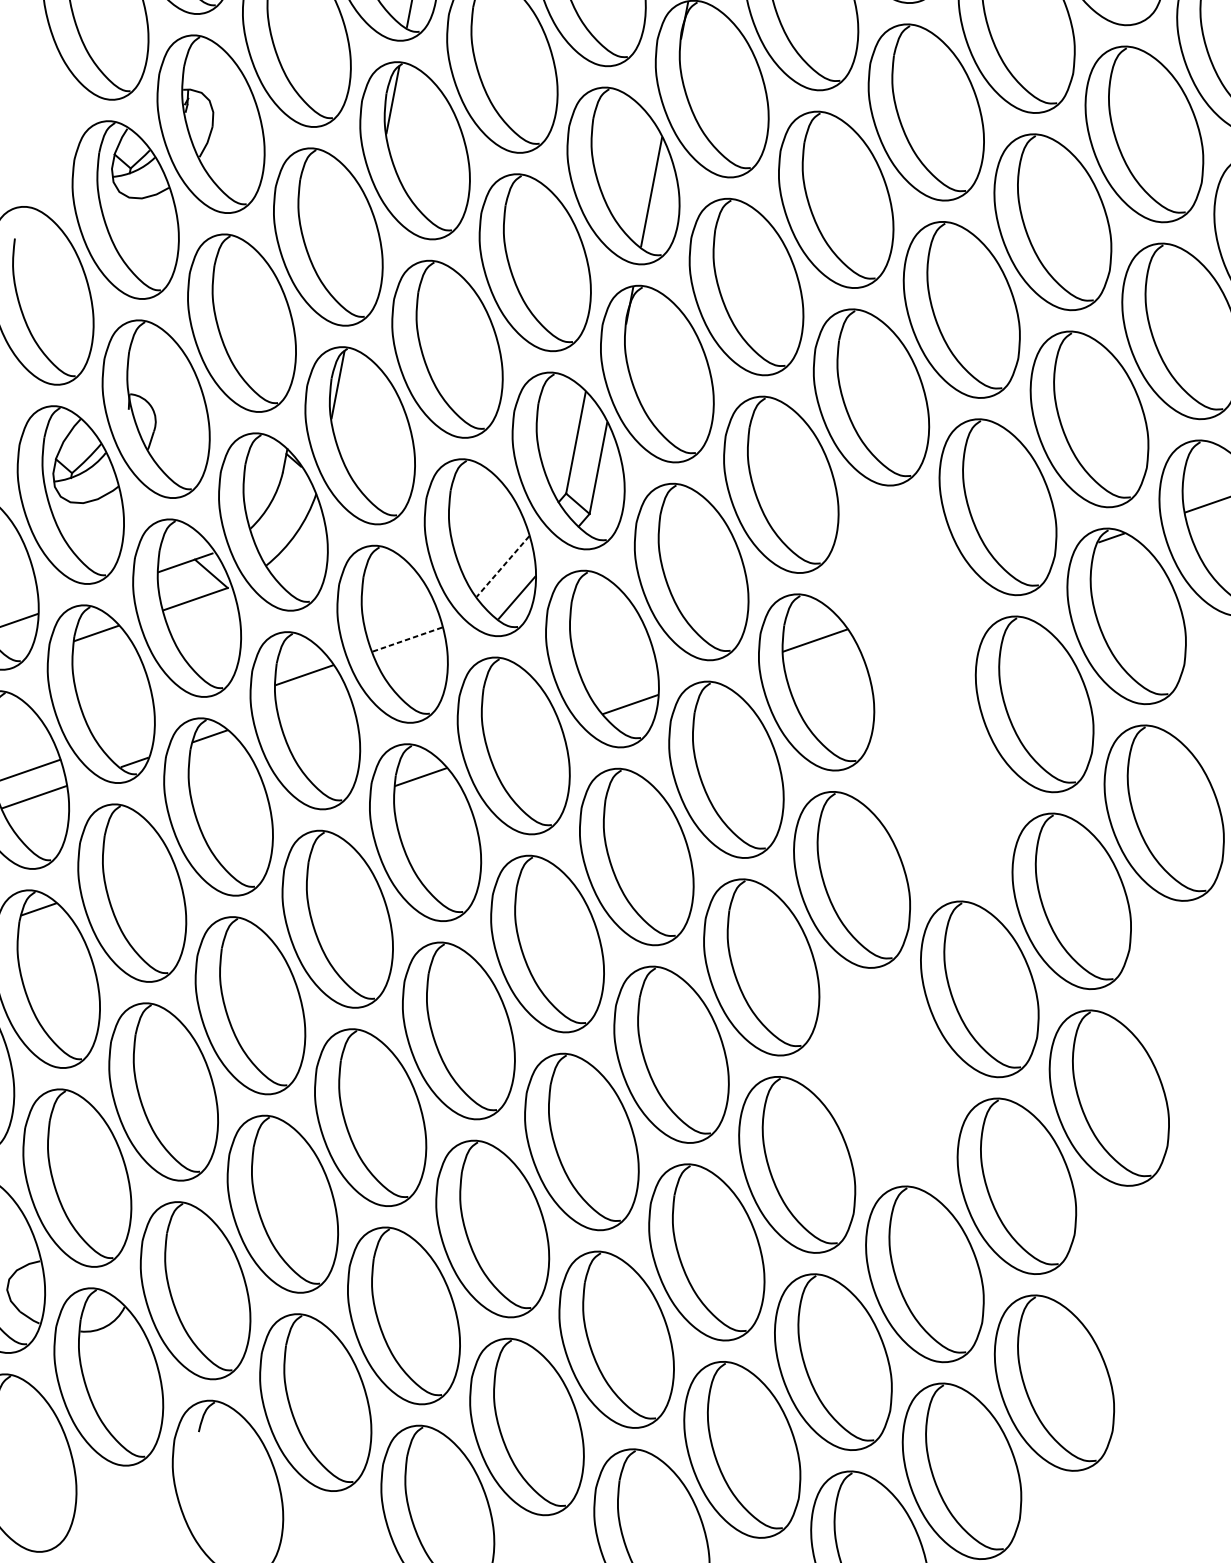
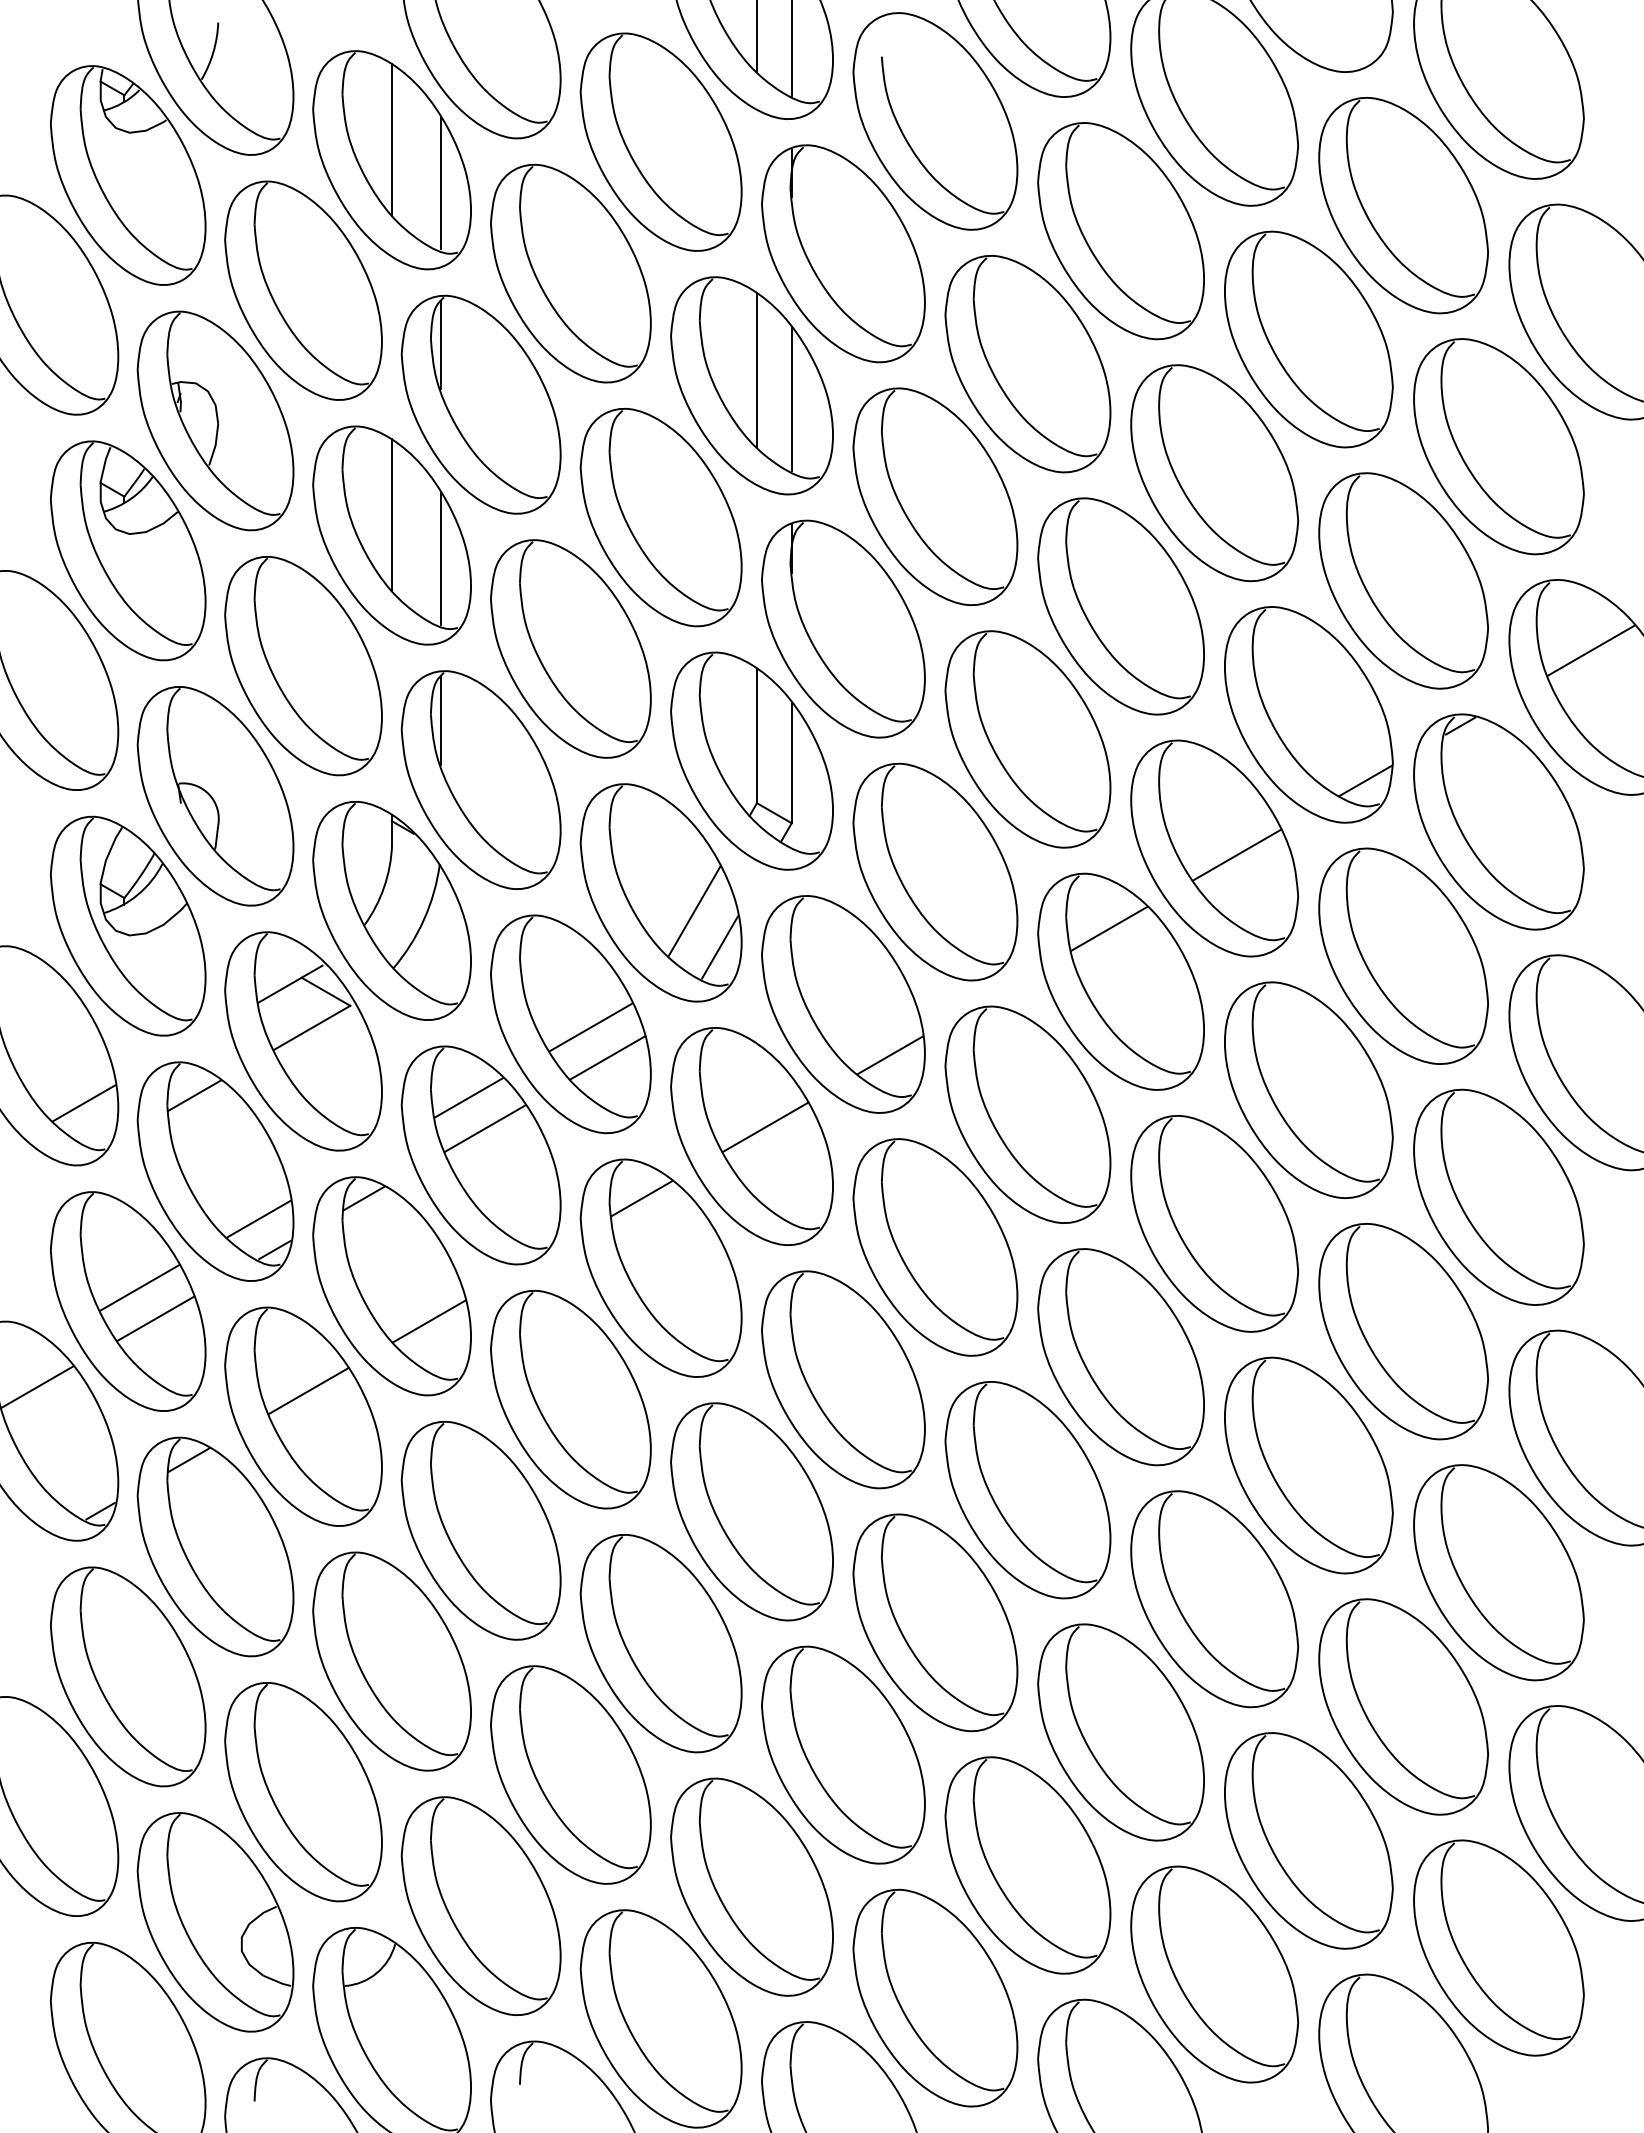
line: (629, 164) -> (756, 369), added
line: (331, 221) -> (392, 515), added
line: (361, 261) -> (440, 558), added
line: (1031, 565) -> (1365, 780), added
line: (502, 566) -> (694, 911), dashed -> solid
part: (906, 594) -> (1214, 848), added
line: (407, 639) -> (591, 1027), dashed -> solid
line: (415, 664) -> (607, 1057), added
line: (312, 700) -> (485, 1128), added
line: (126, 736) -> (258, 1218), added
line: (525, 741) -> (765, 1127), added
part: (943, 791) -> (1308, 1089), added
line: (240, 839) -> (428, 1321), added
line: (139, 873) -> (308, 1390), added
part: (888, 1077) -> (1308, 1465), added

